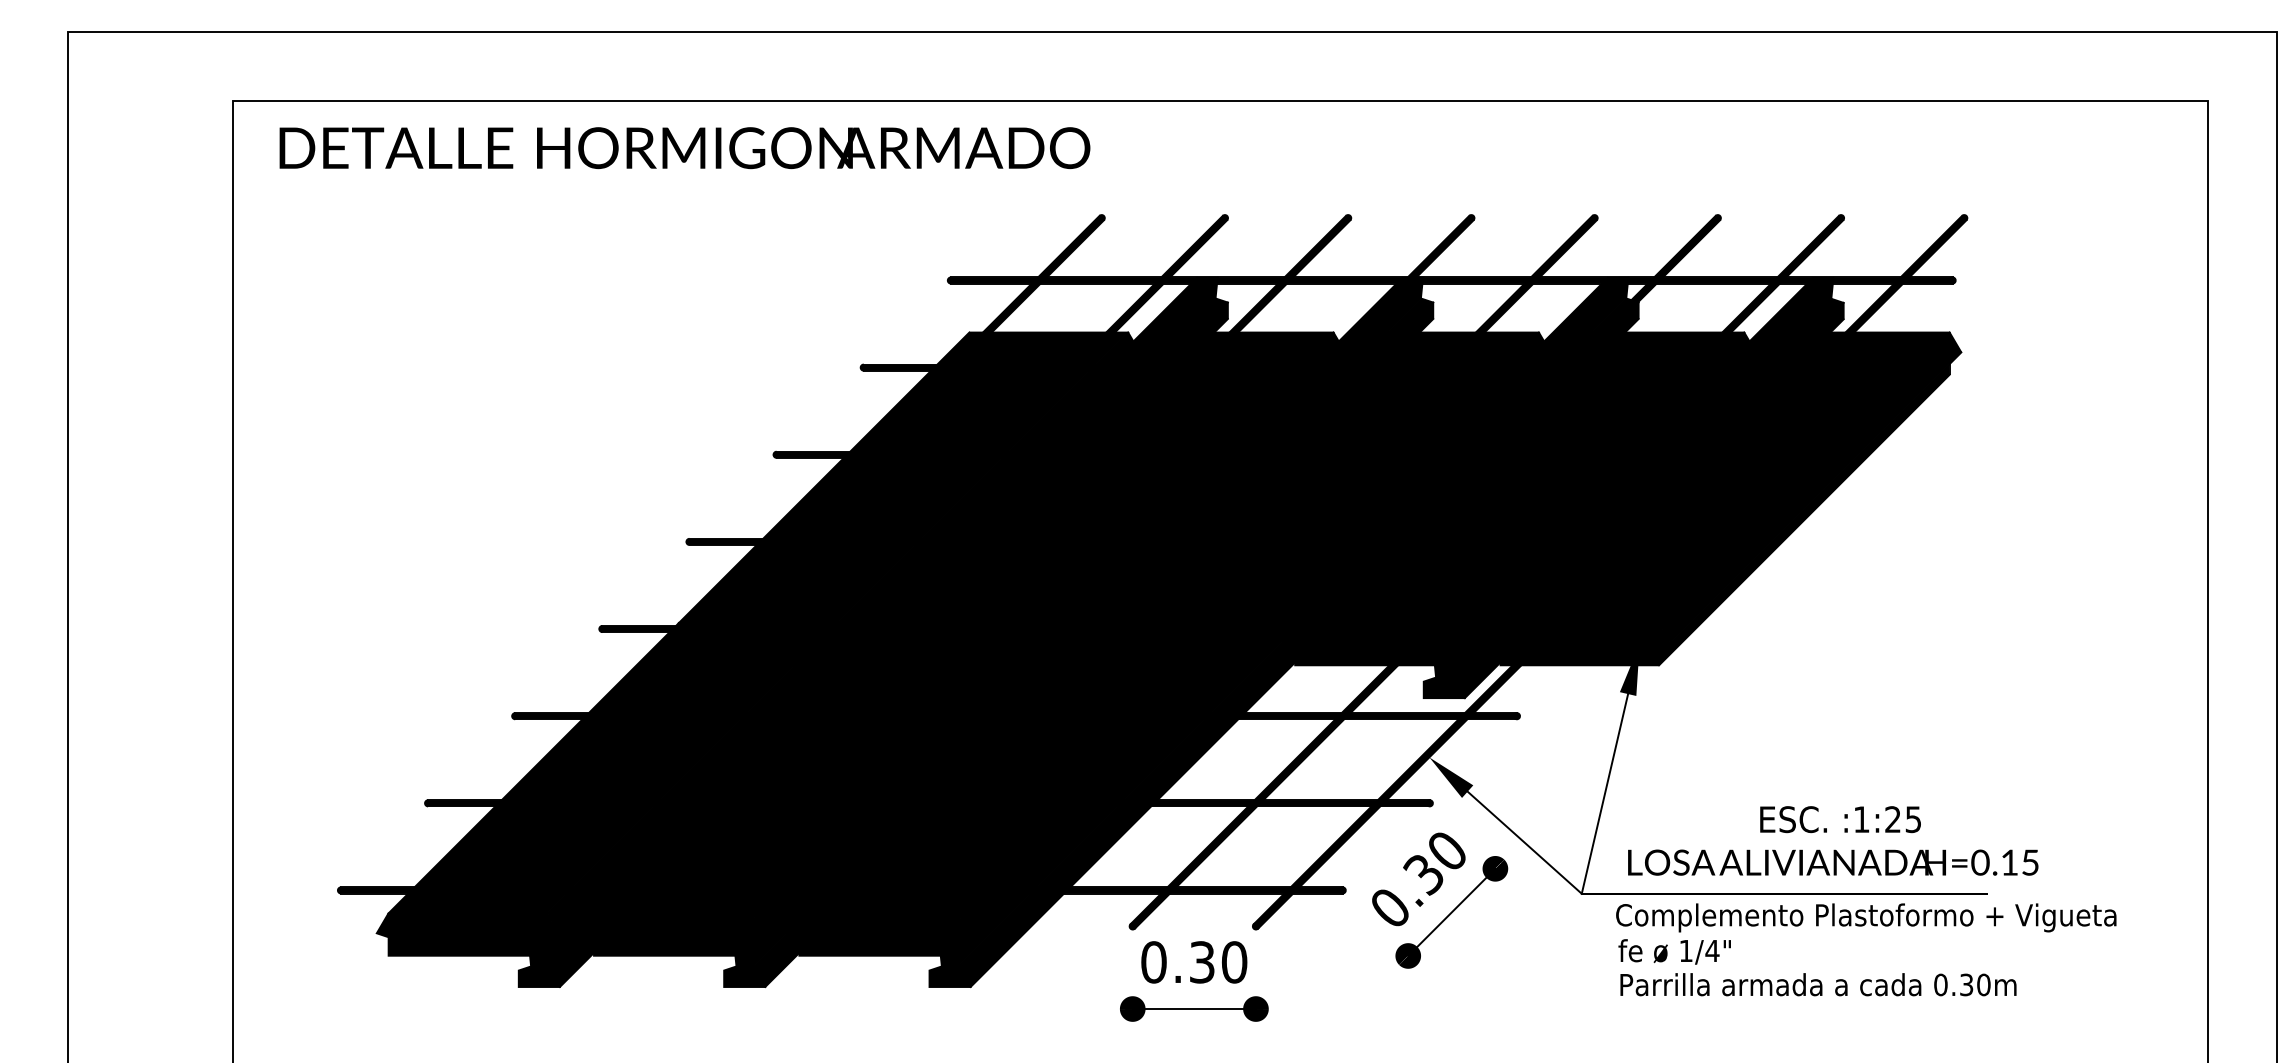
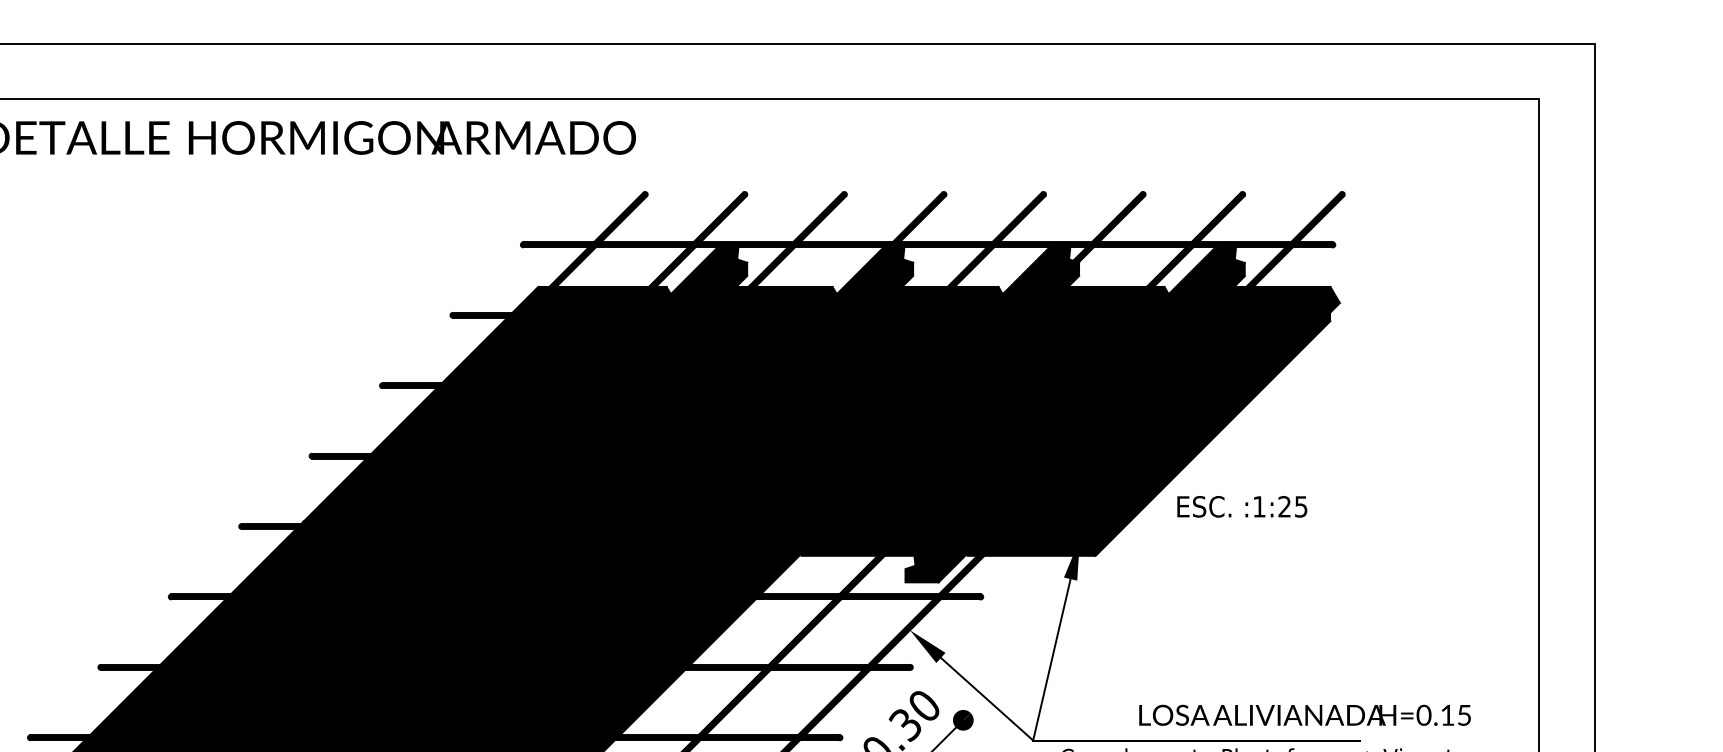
text: (1840, 819) -> (1242, 506), moved
text: (1833, 862) -> (1305, 715), moved

